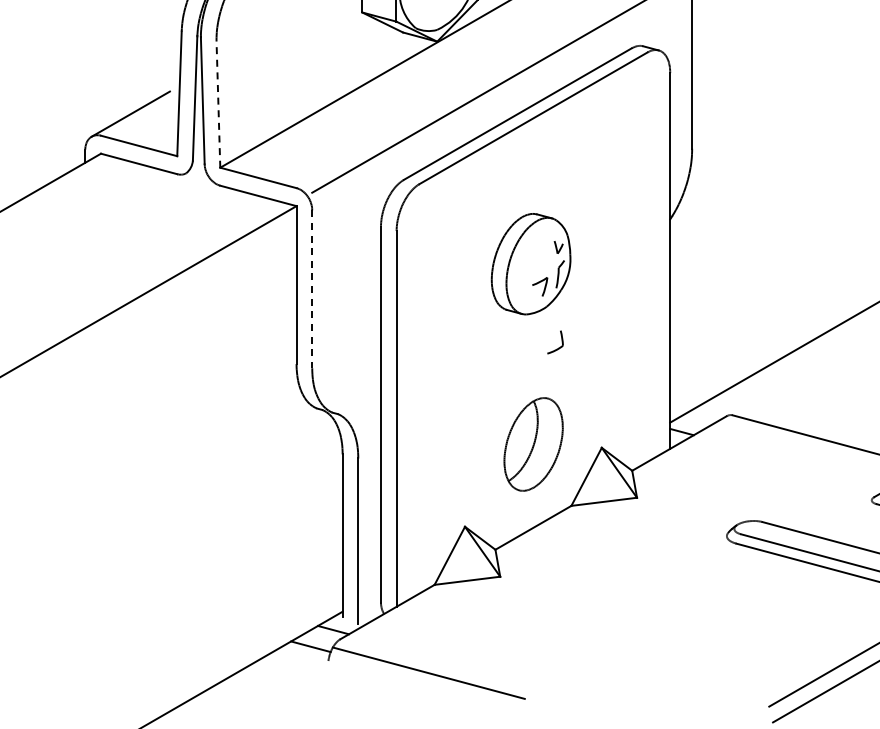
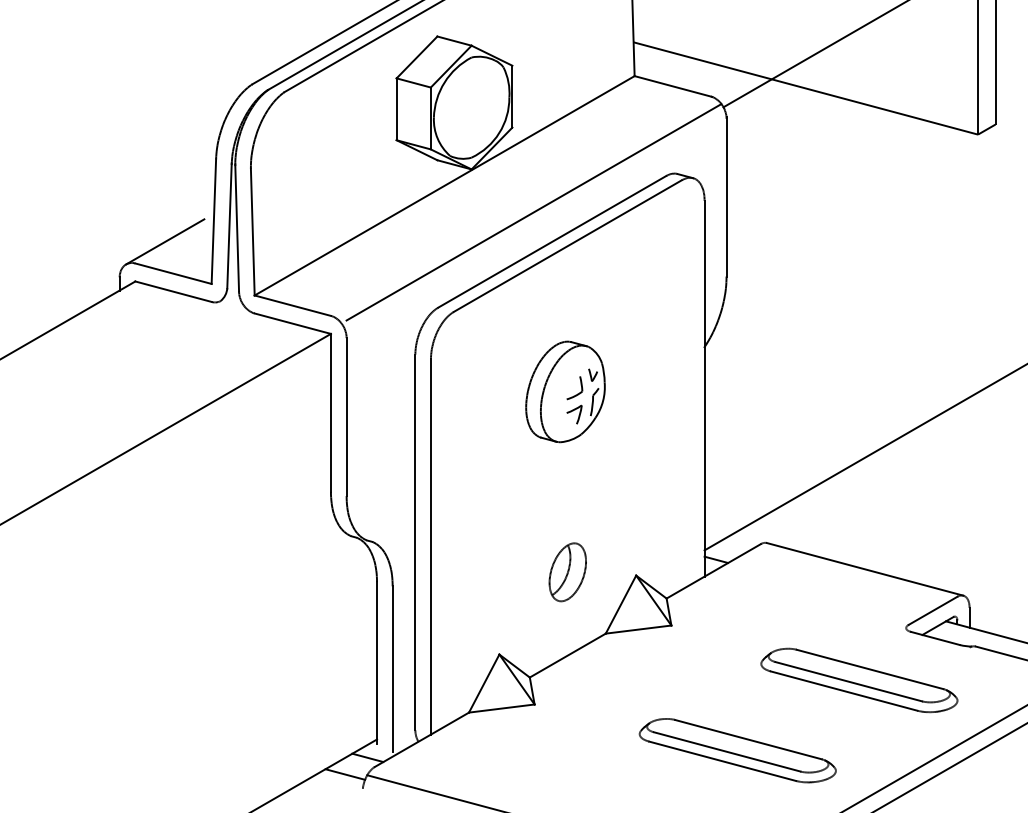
line: (218, 103) -> (252, 231), dashed -> solid
line: (312, 289) -> (346, 417), dashed -> solid
part: (555, 342) -> (574, 388), moved
part: (533, 444) -> (567, 572), size x0.62
part: (703, 622) -> (737, 750), added

